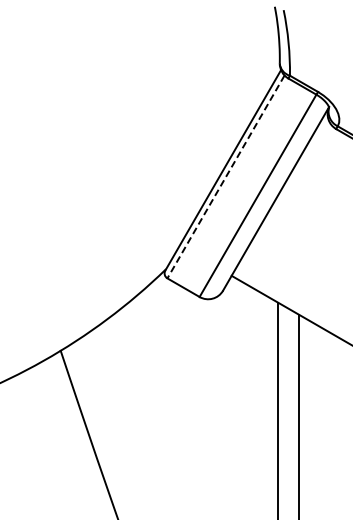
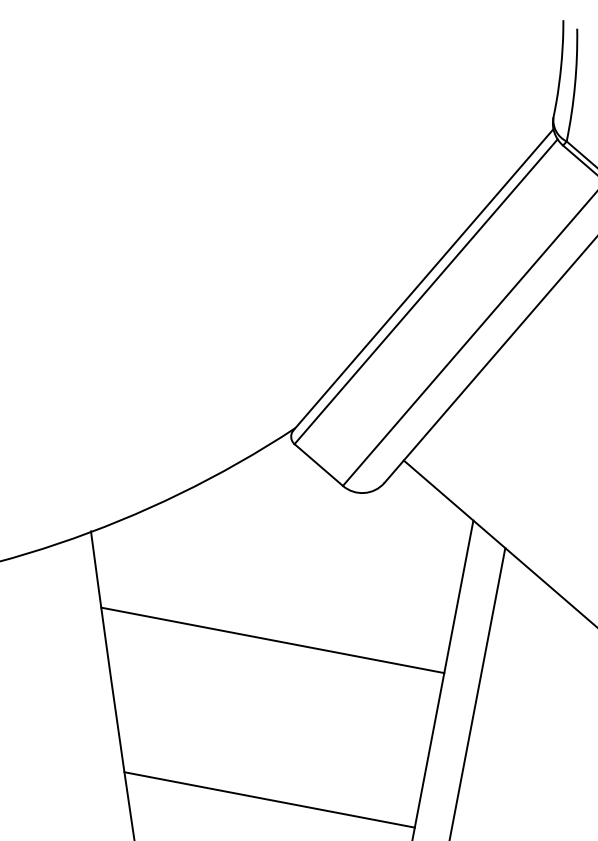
line: (225, 177) -> (425, 292), dashed -> solid
line: (175, 392) -> (271, 639), added
line: (191, 484) -> (268, 799), added

